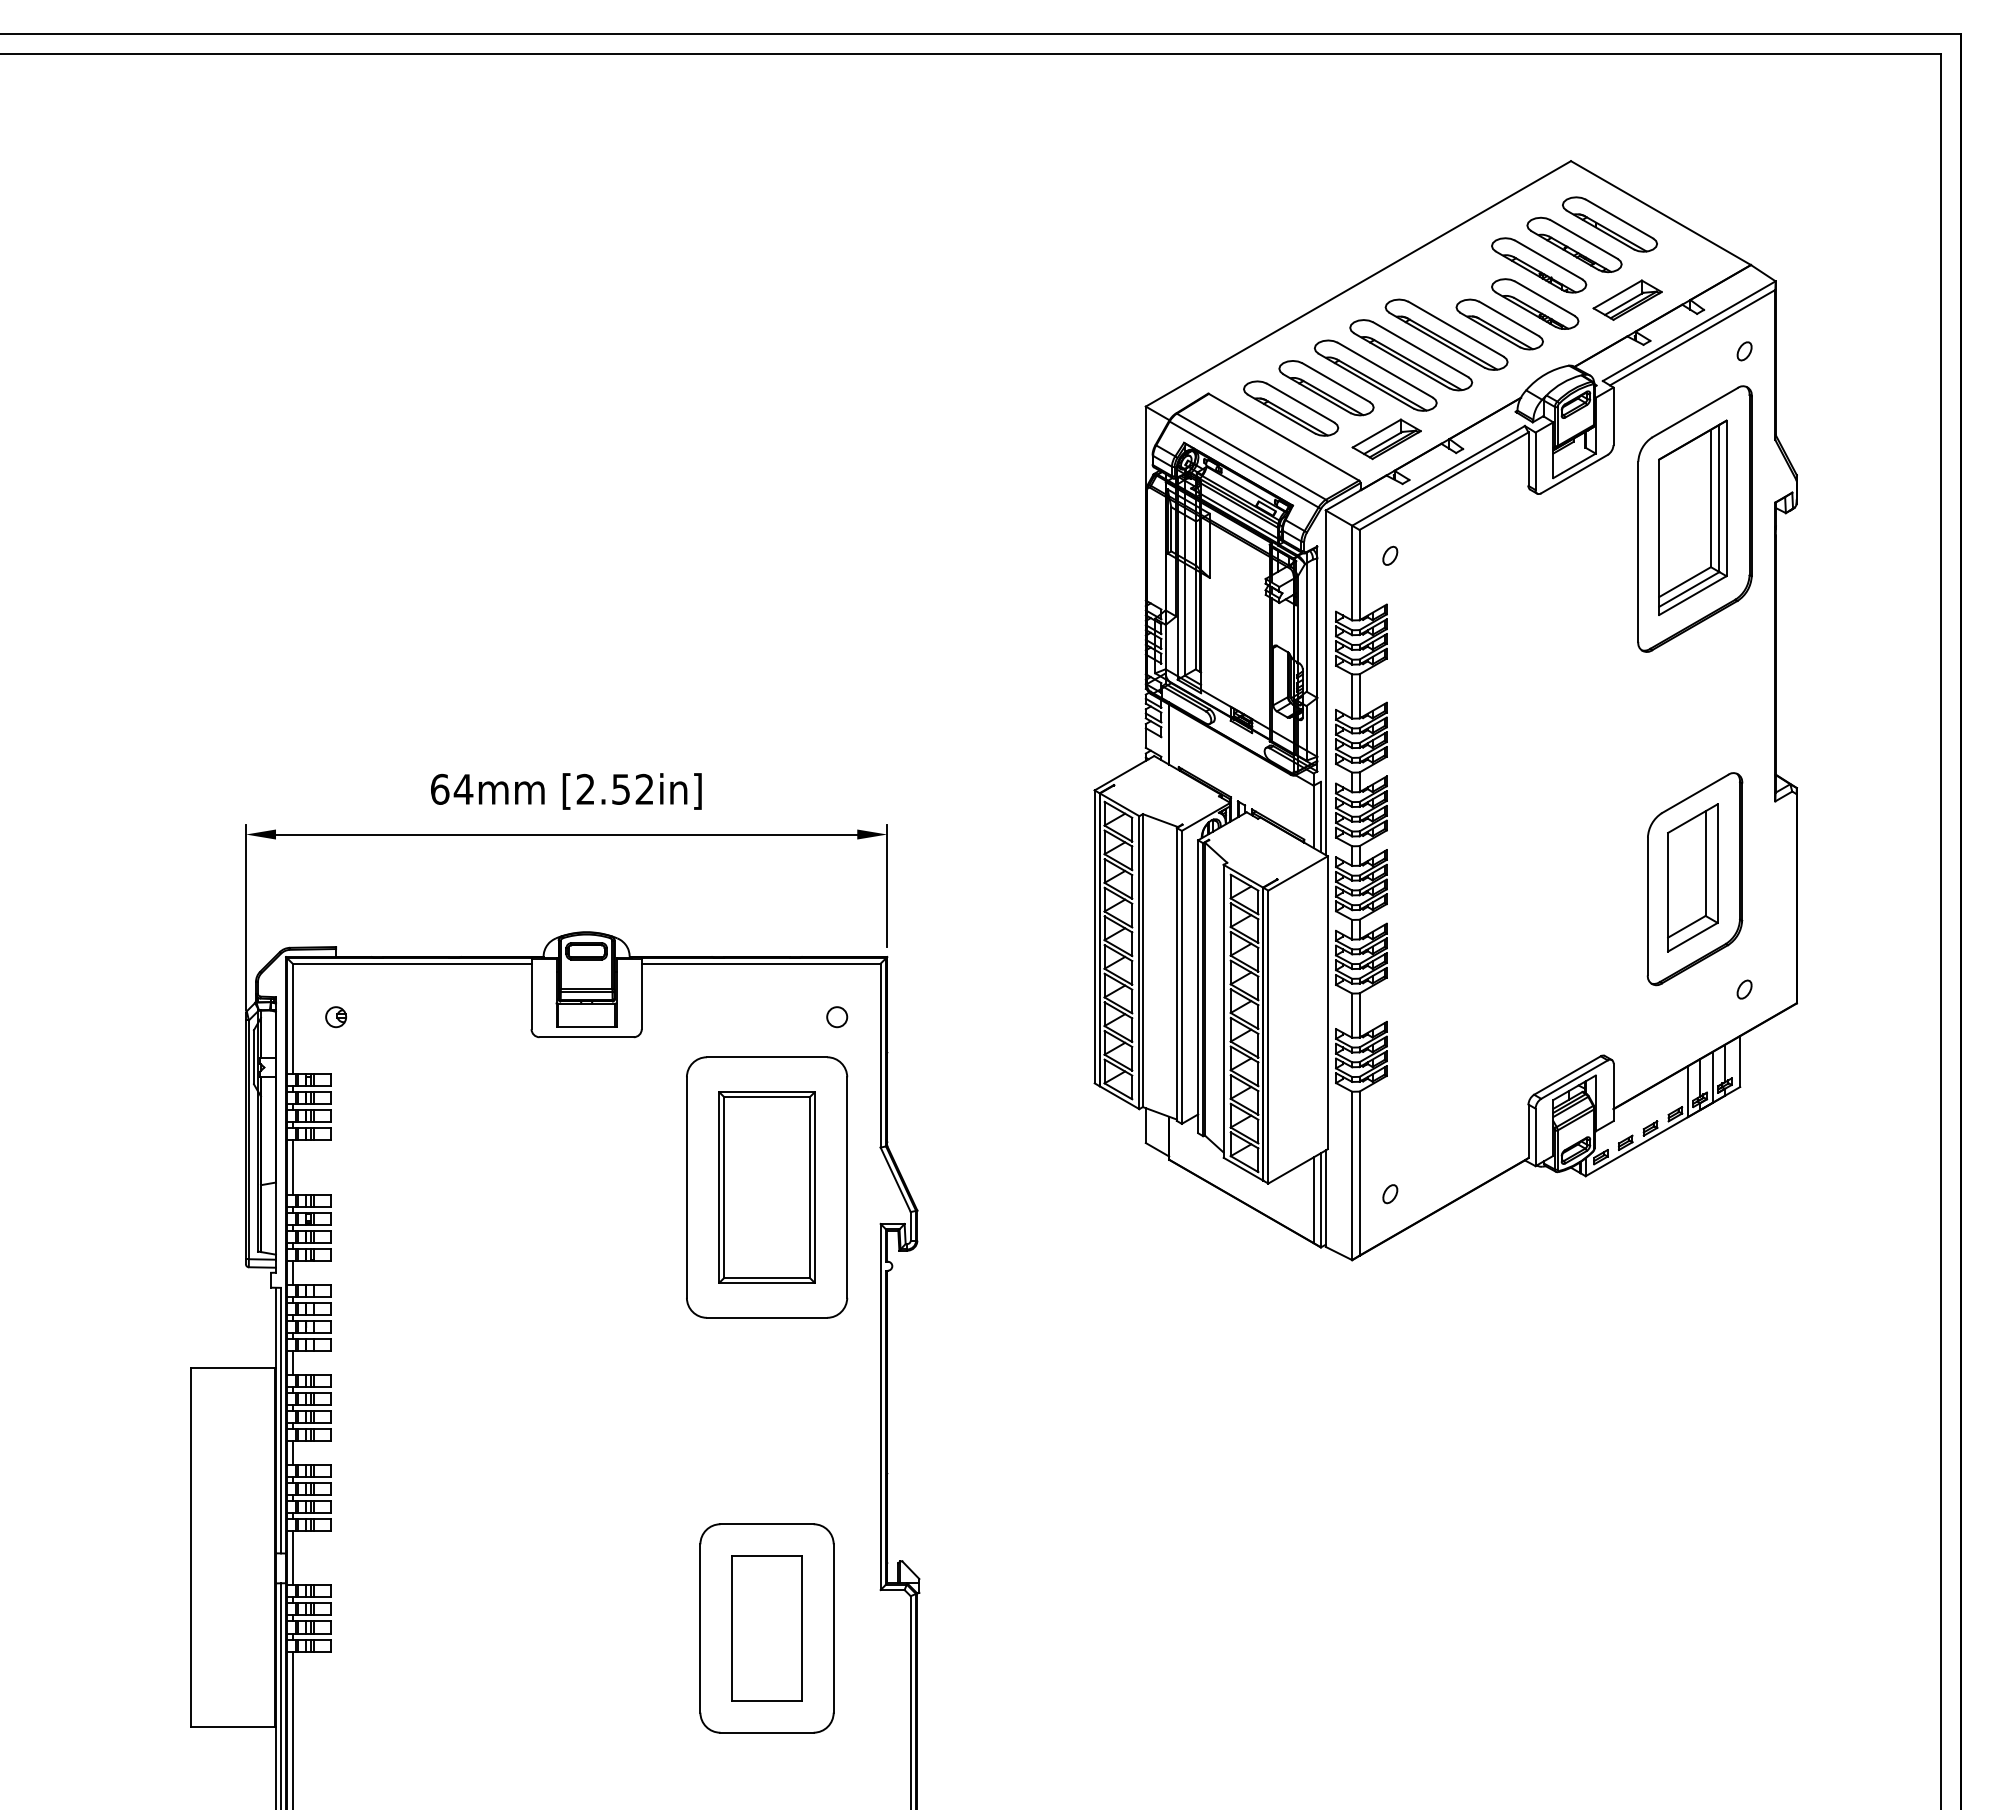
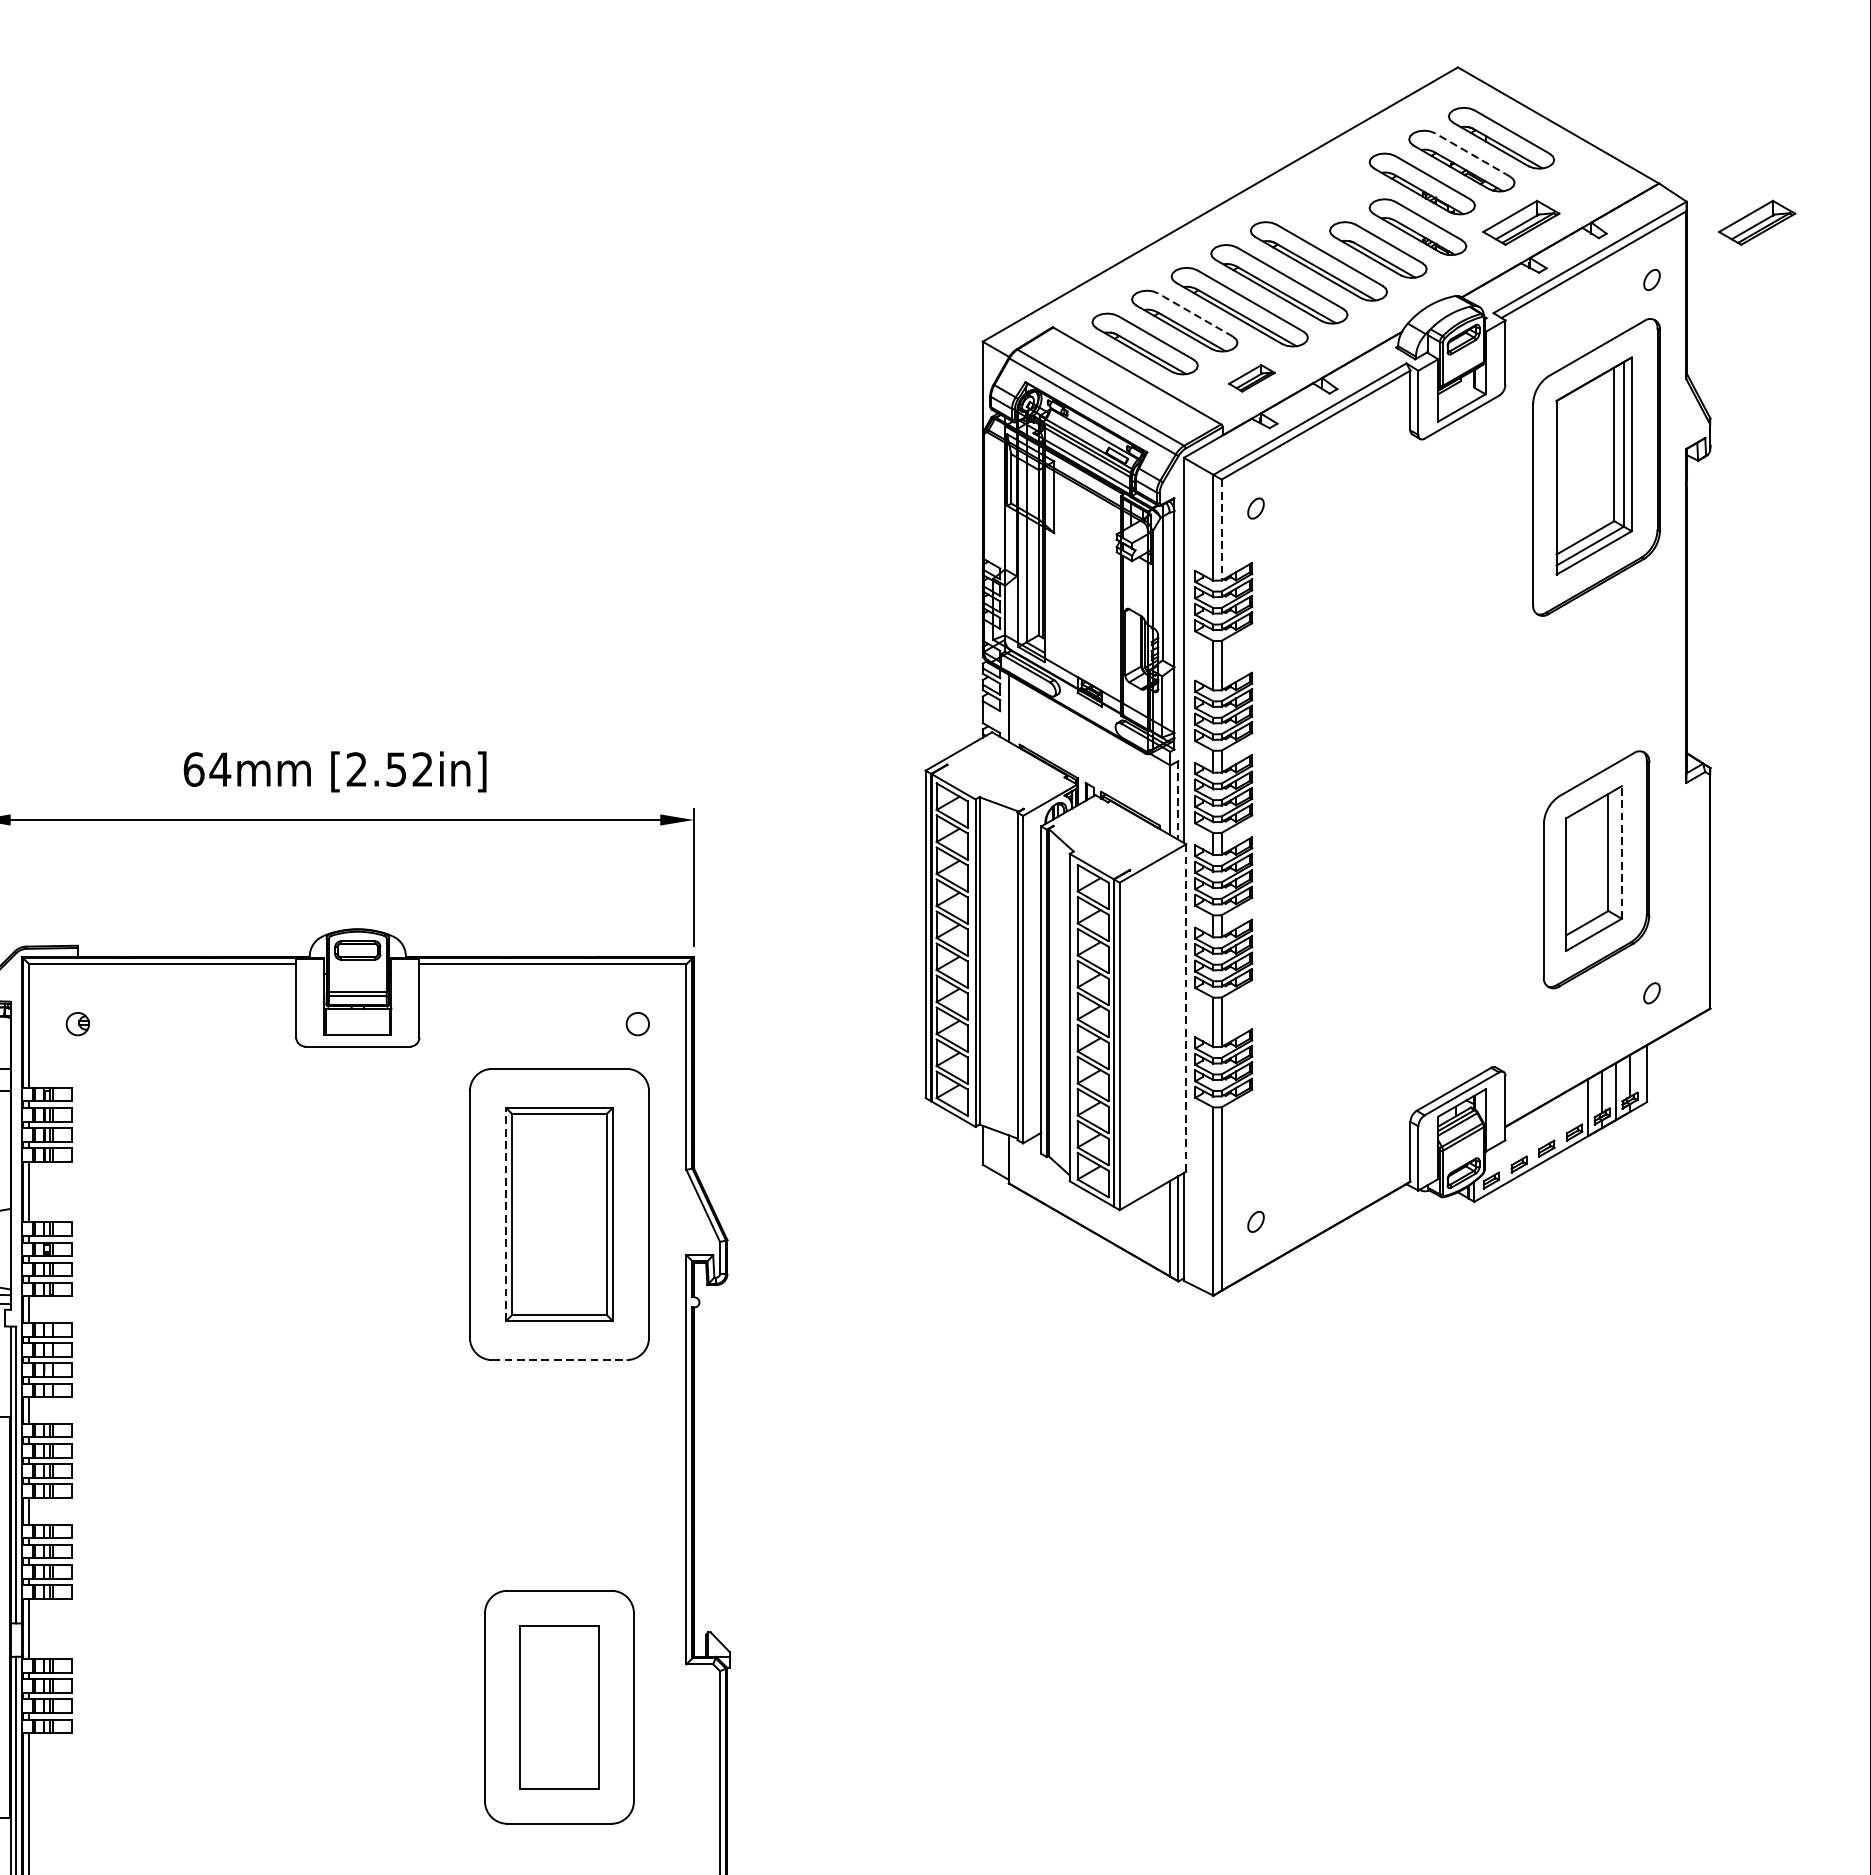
line: (1584, 239) -> (1473, 154), solid -> dashed
part: (1838, 299) -> (1756, 222), added
line: (1336, 382) -> (1195, 314), solid -> dashed
part: (1386, 439) -> (1251, 378), size x0.6
line: (1359, 575) -> (1221, 530), solid -> dashed
line: (1320, 817) -> (1177, 800), solid -> dashed
line: (1717, 863) -> (1621, 852), solid -> dashed
line: (1327, 1003) -> (1185, 1008), solid -> dashed
line: (719, 1187) -> (506, 1214), solid -> dashed
line: (767, 1317) -> (559, 1359), solid -> dashed

